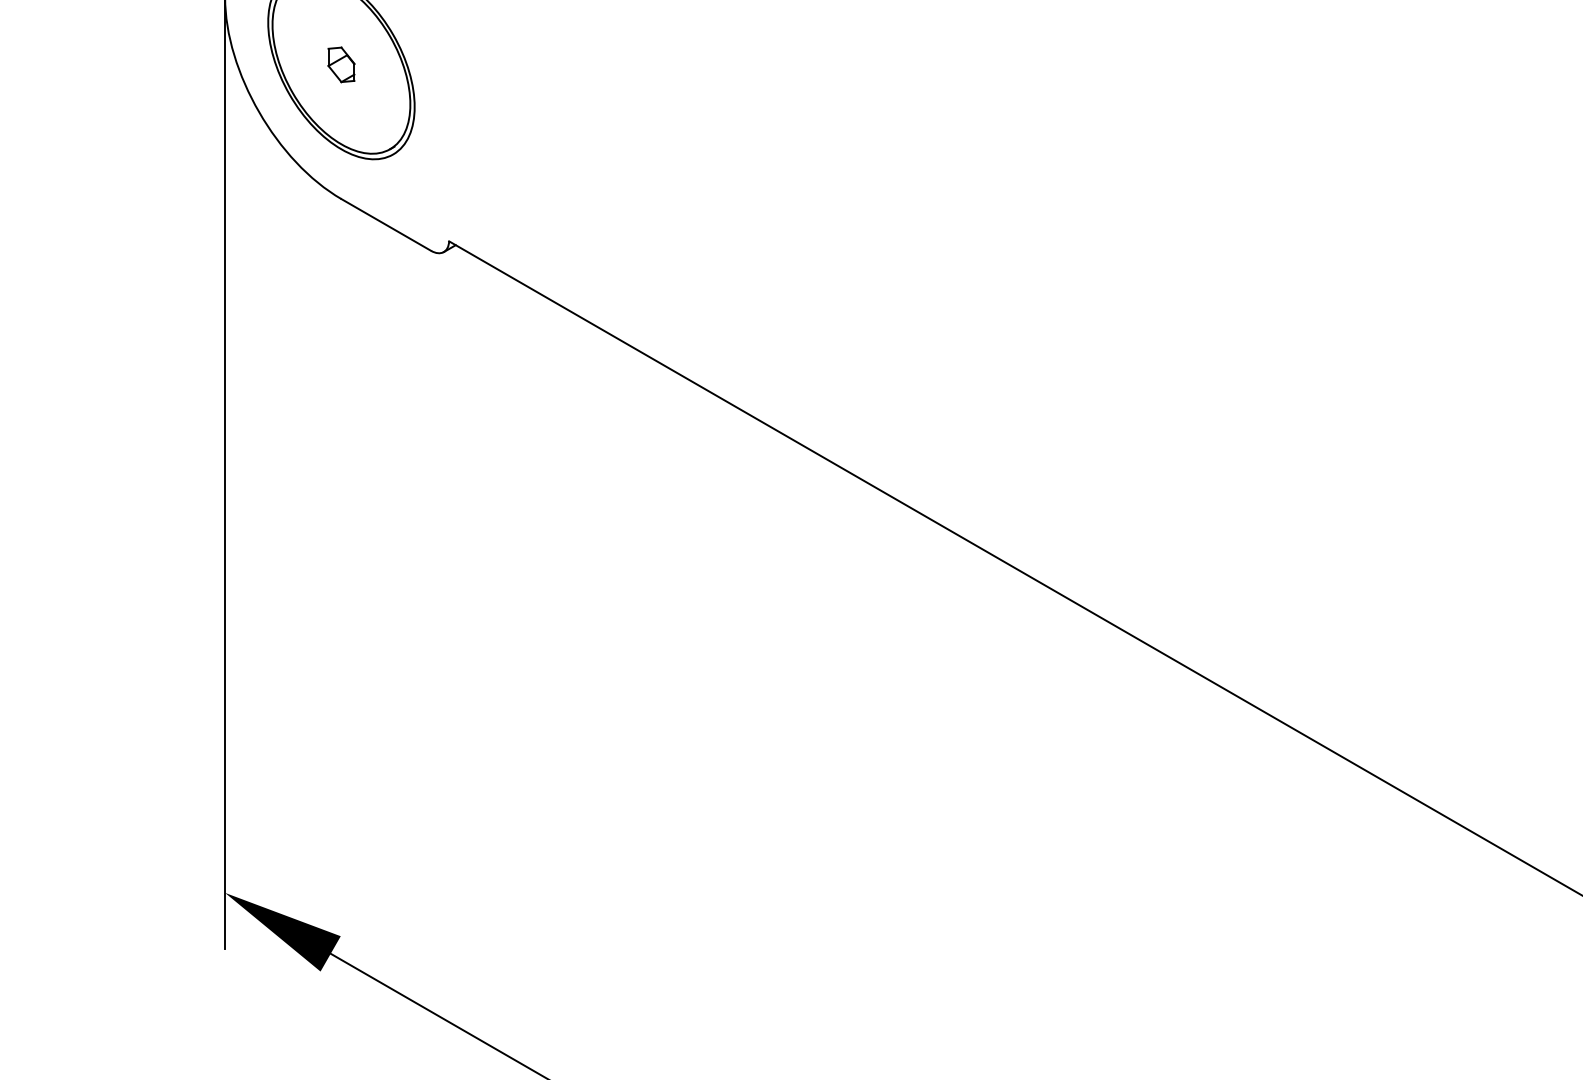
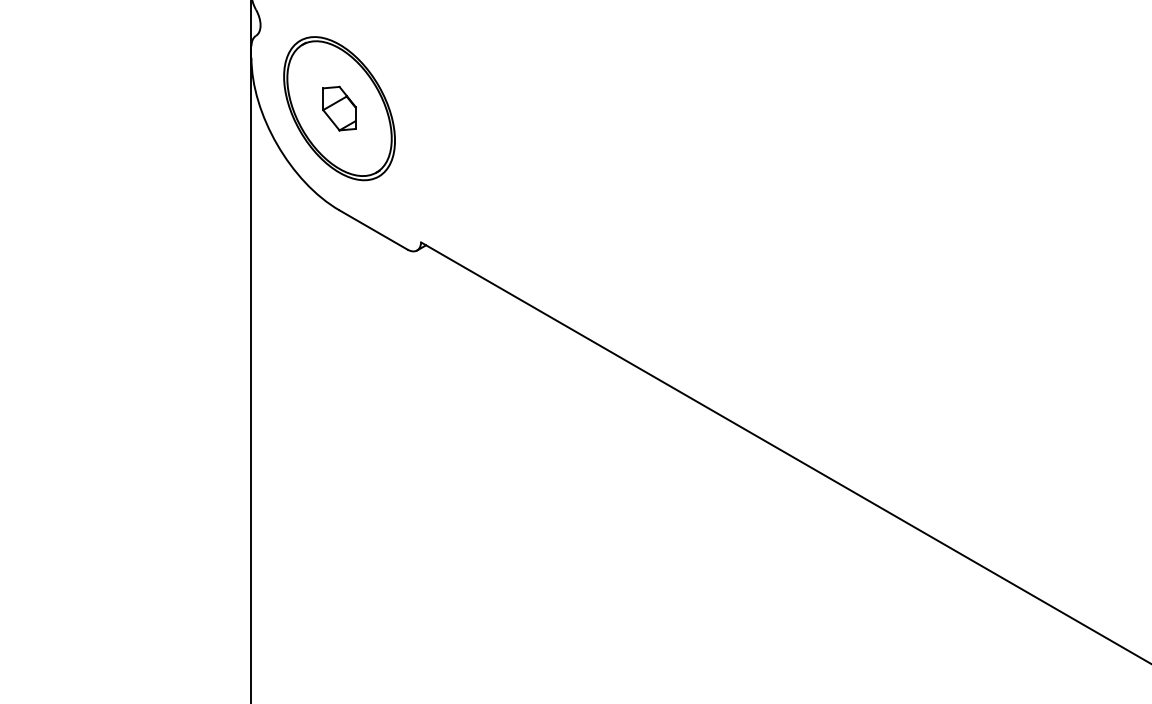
part: (341, 64) -> (339, 108), size x1.67

